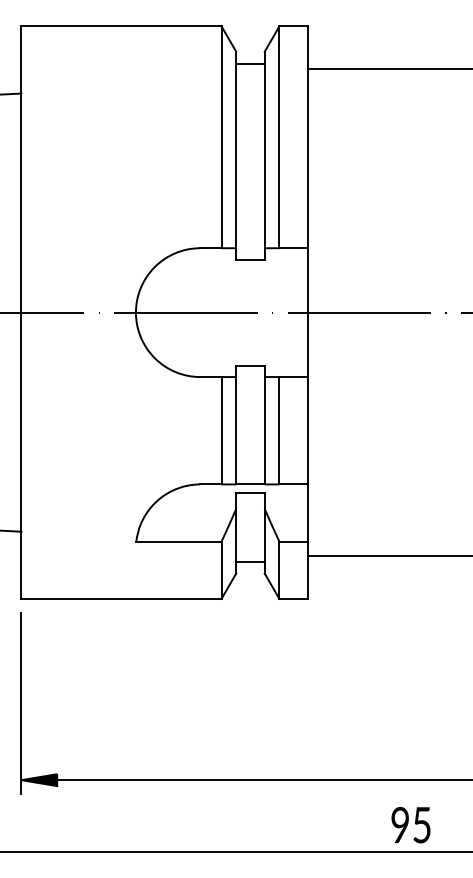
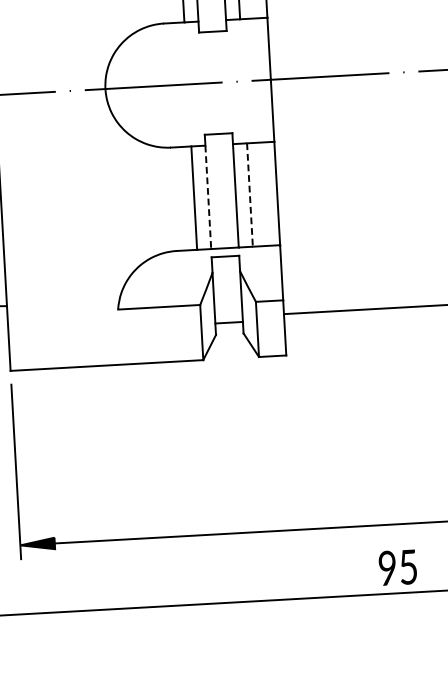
line: (236, 430) -> (208, 197), solid -> dashed
line: (279, 430) -> (250, 194), solid -> dashed

